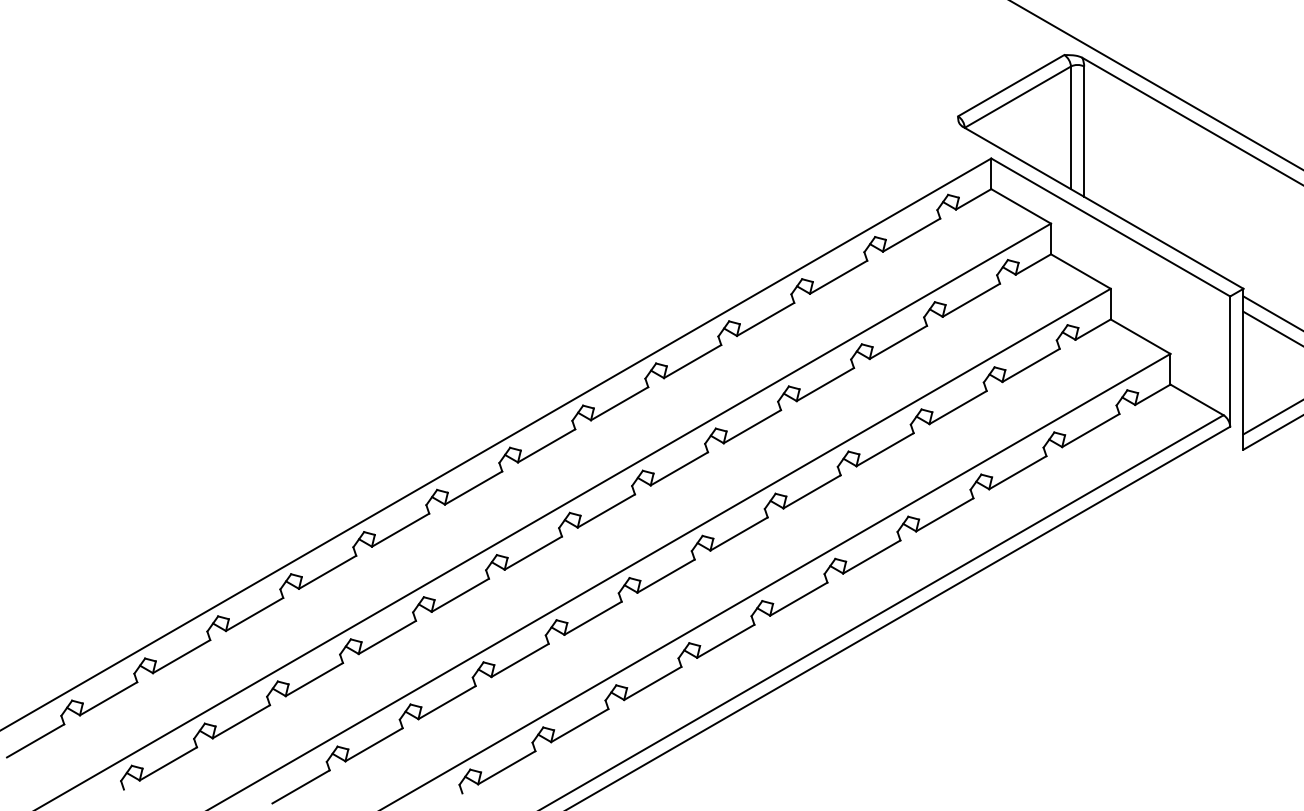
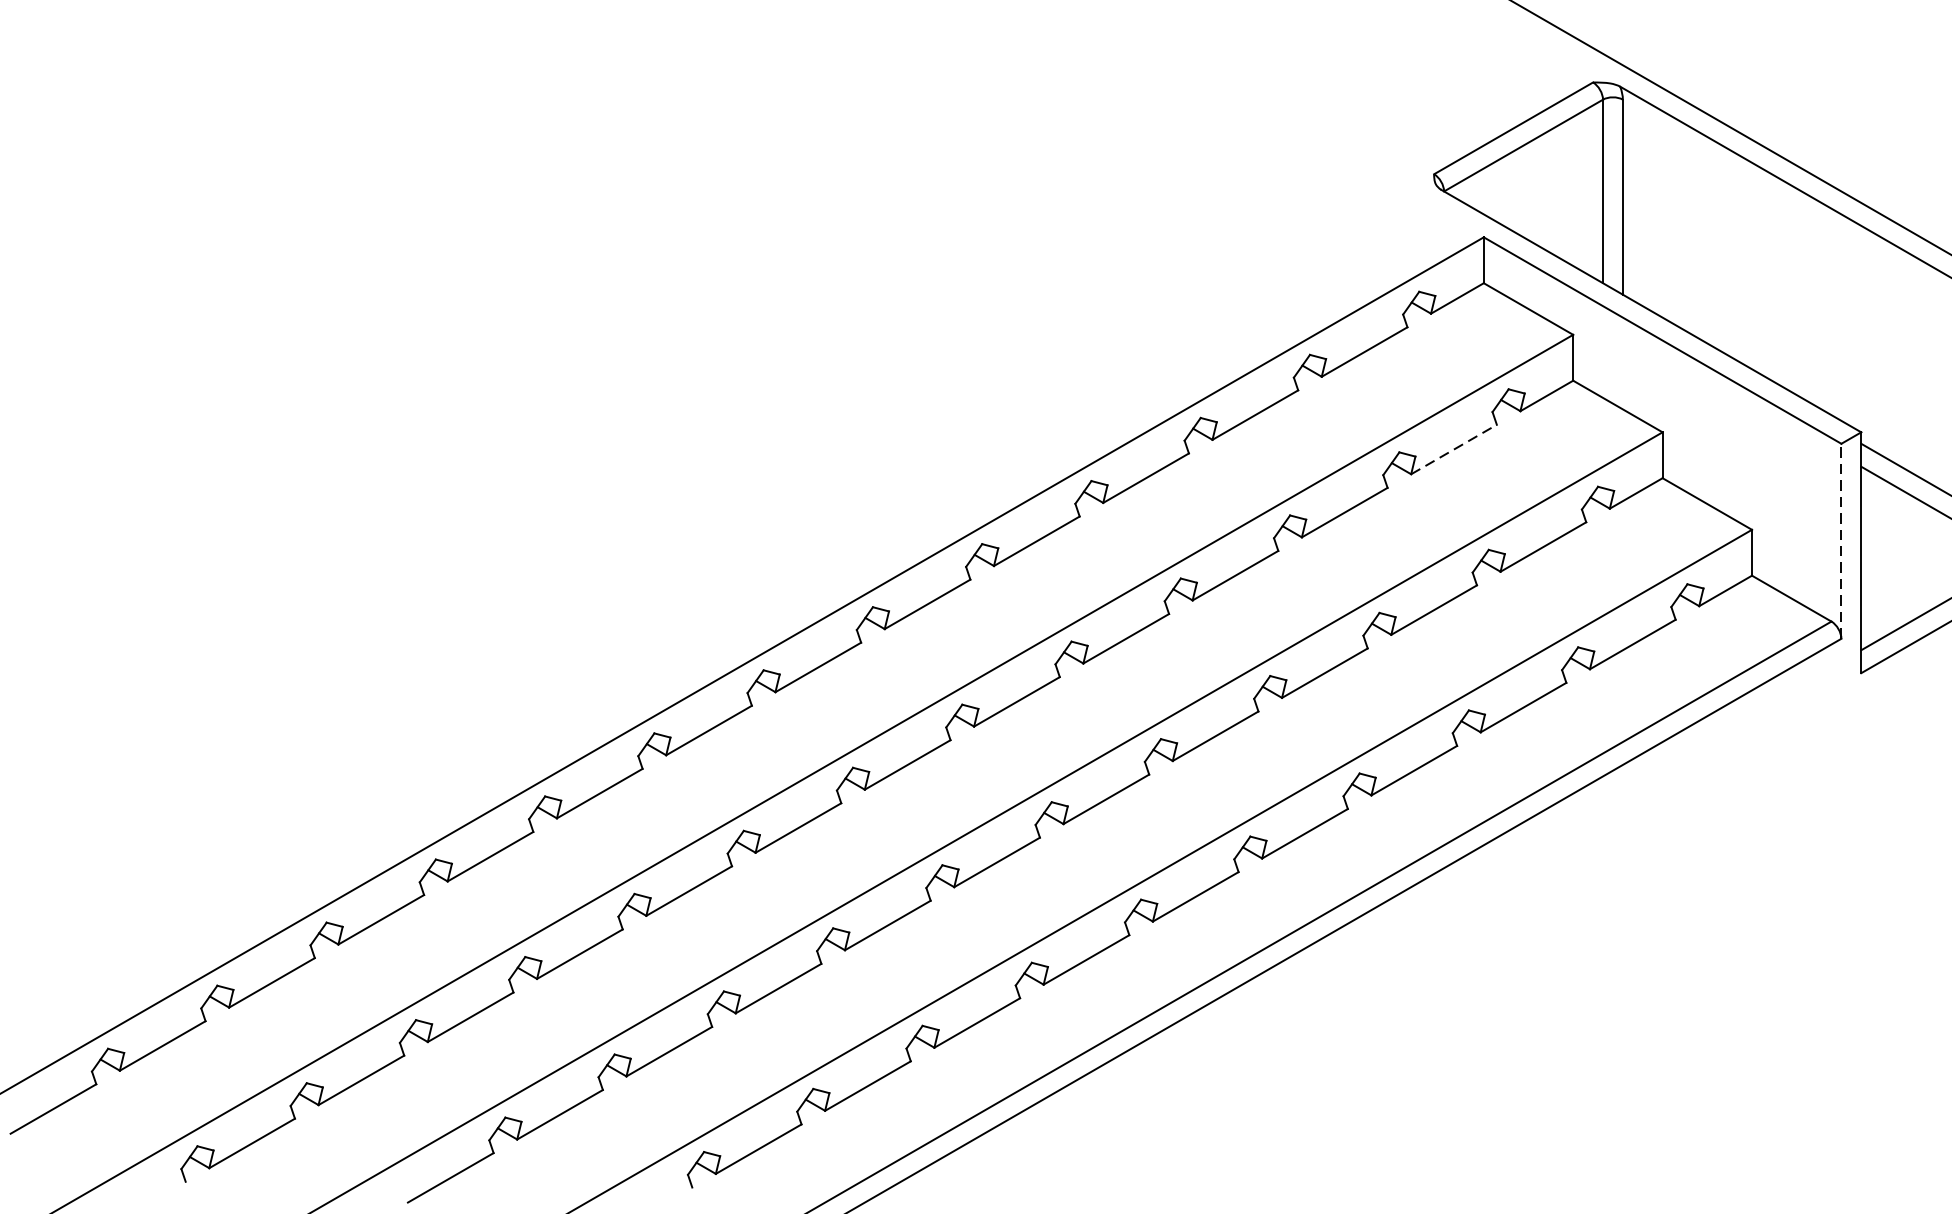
line: (971, 300) -> (1454, 449), solid -> dashed
line: (1230, 361) -> (1841, 541), solid -> dashed

